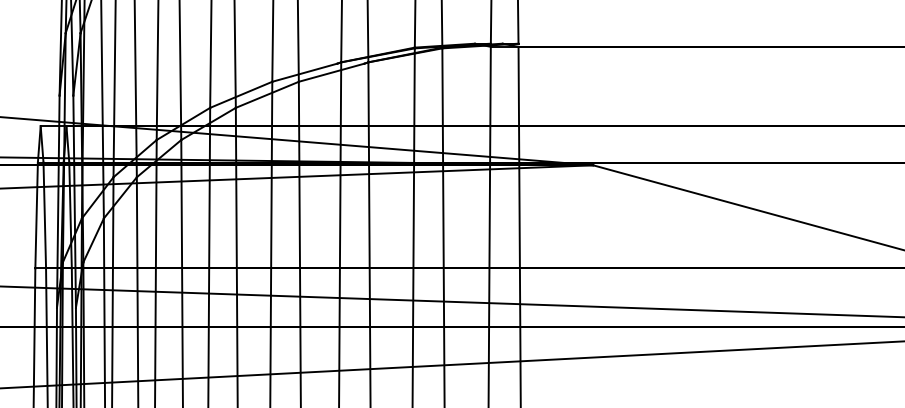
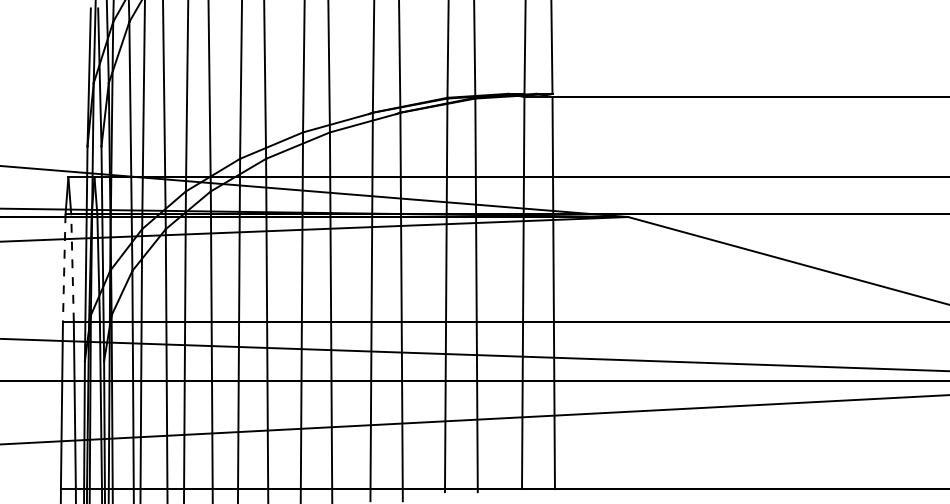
line: (36, 215) -> (64, 267), solid -> dashed
line: (44, 215) -> (72, 267), solid -> dashed

